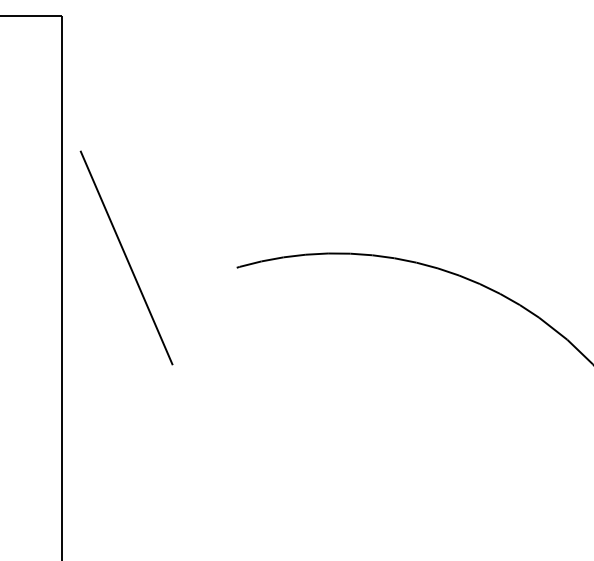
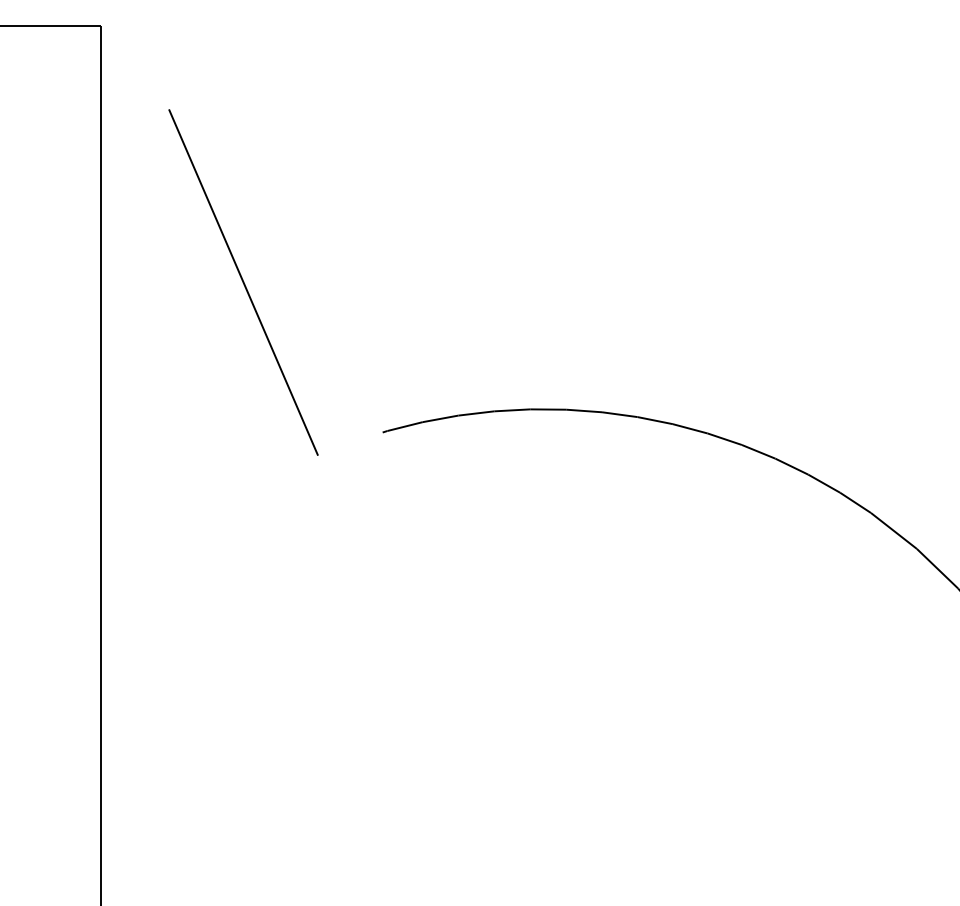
line: (126, 257) -> (243, 281), moved

